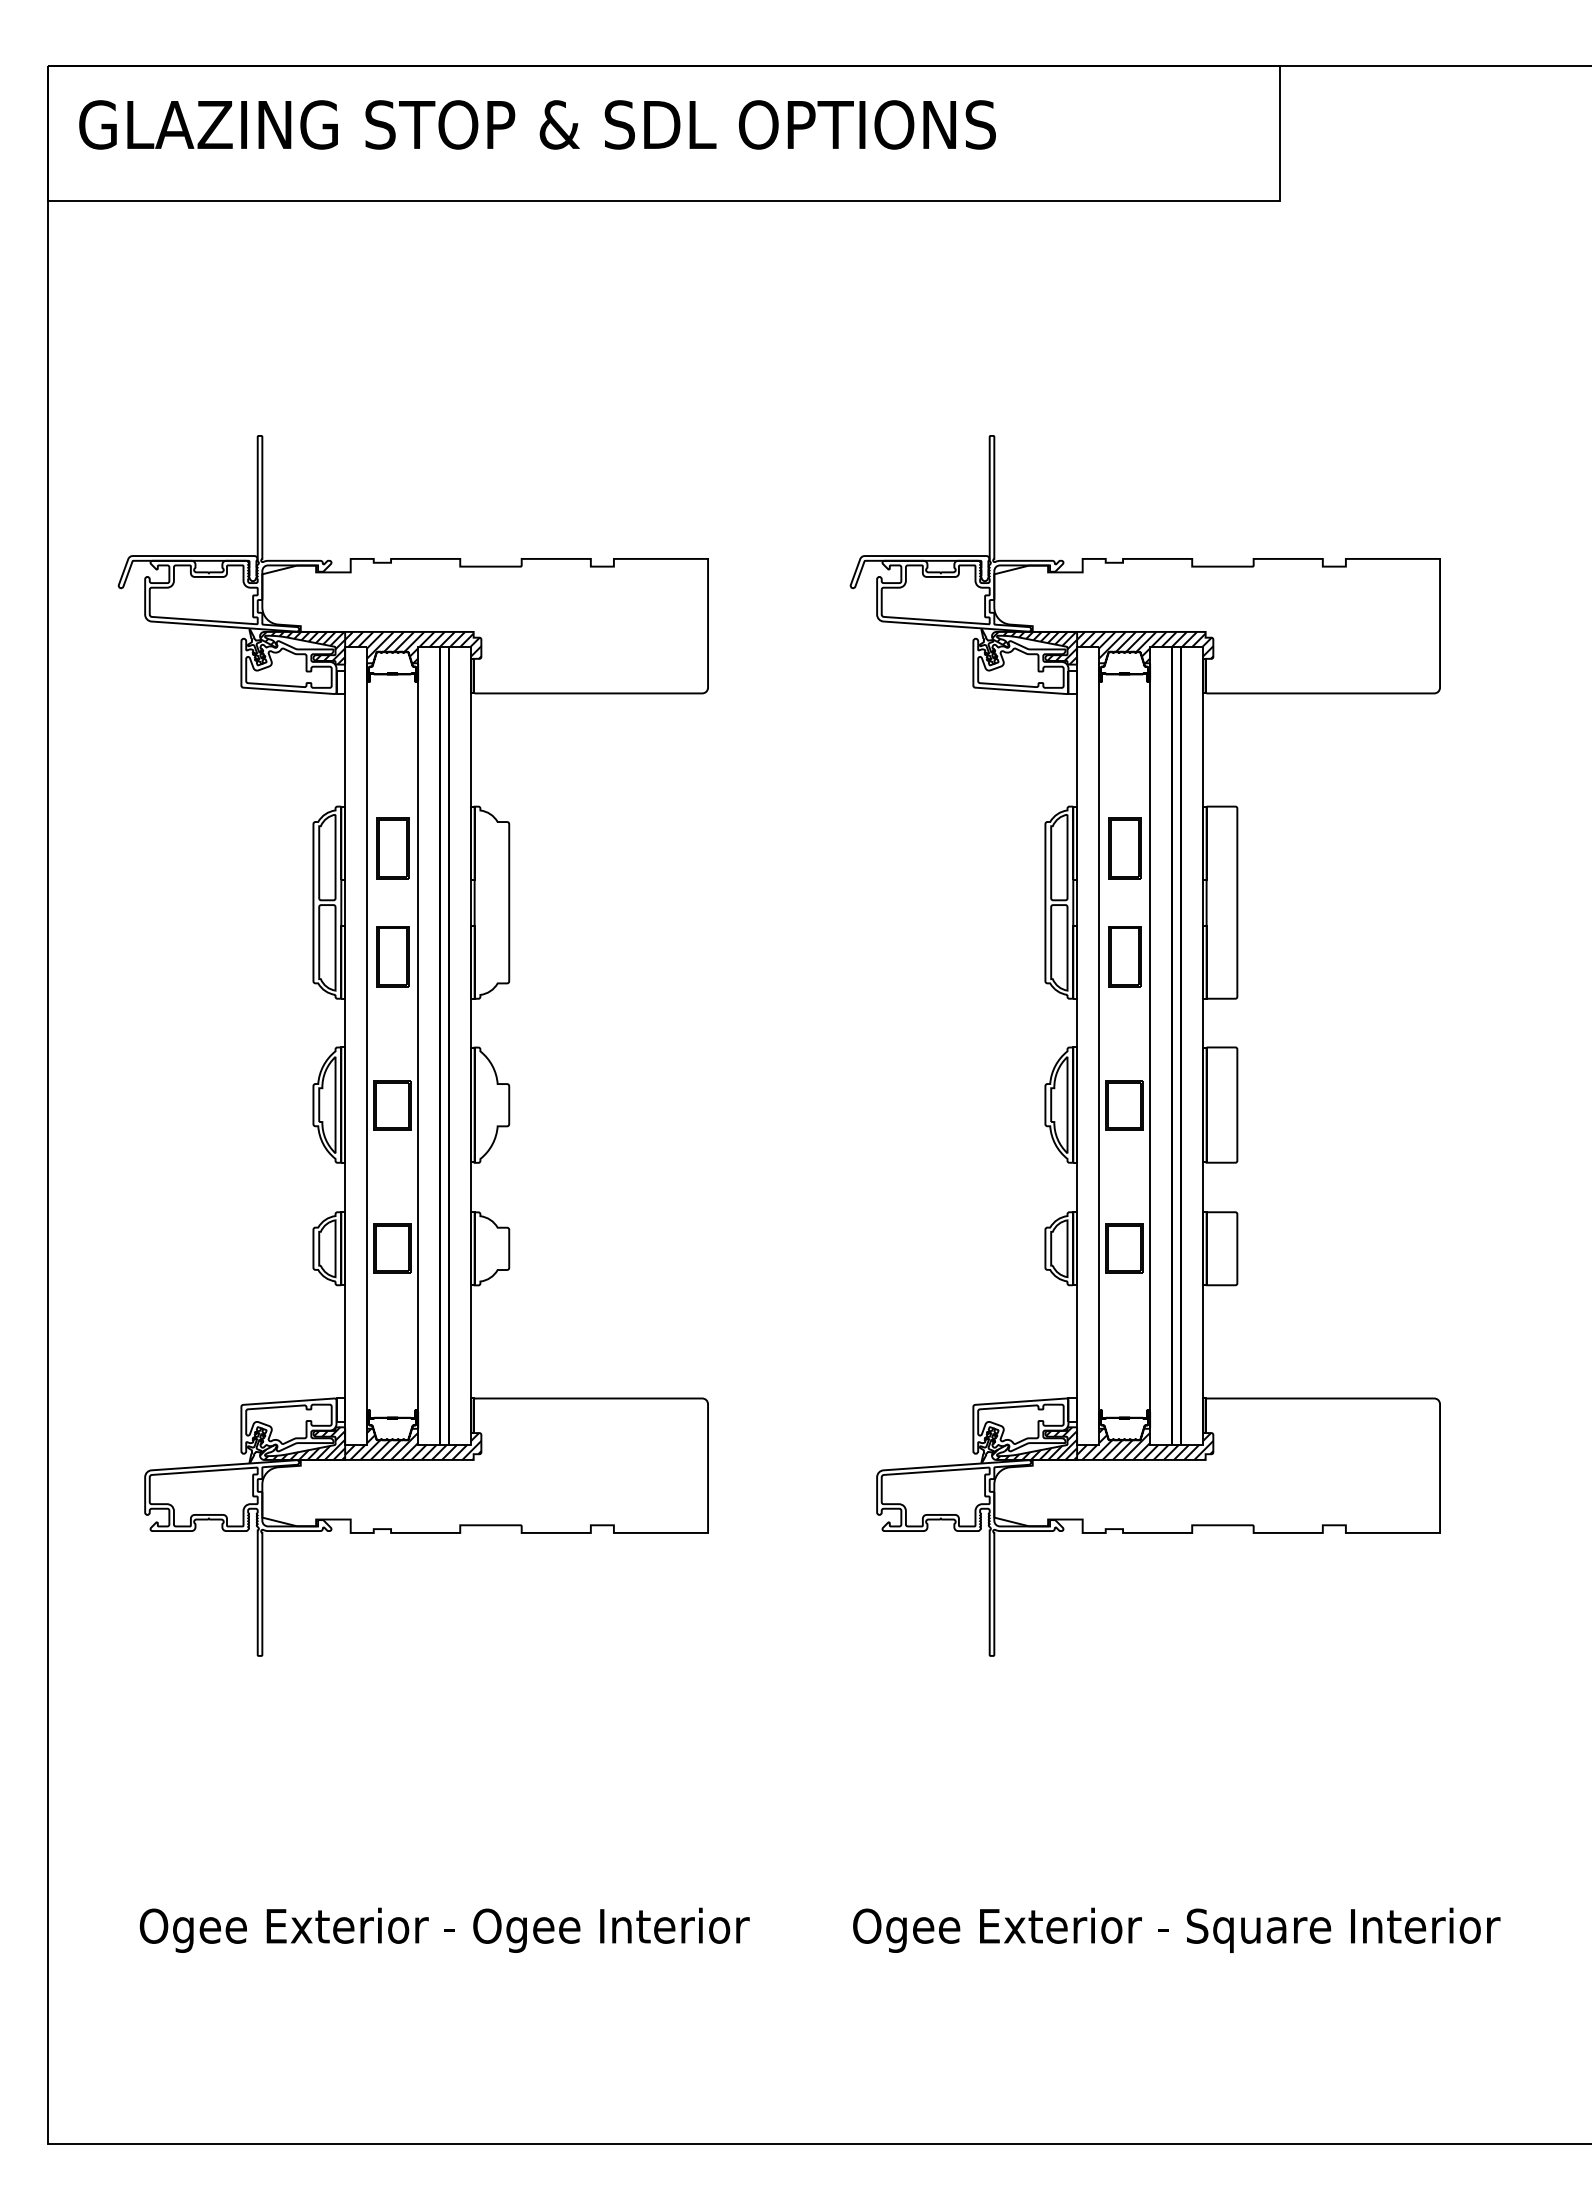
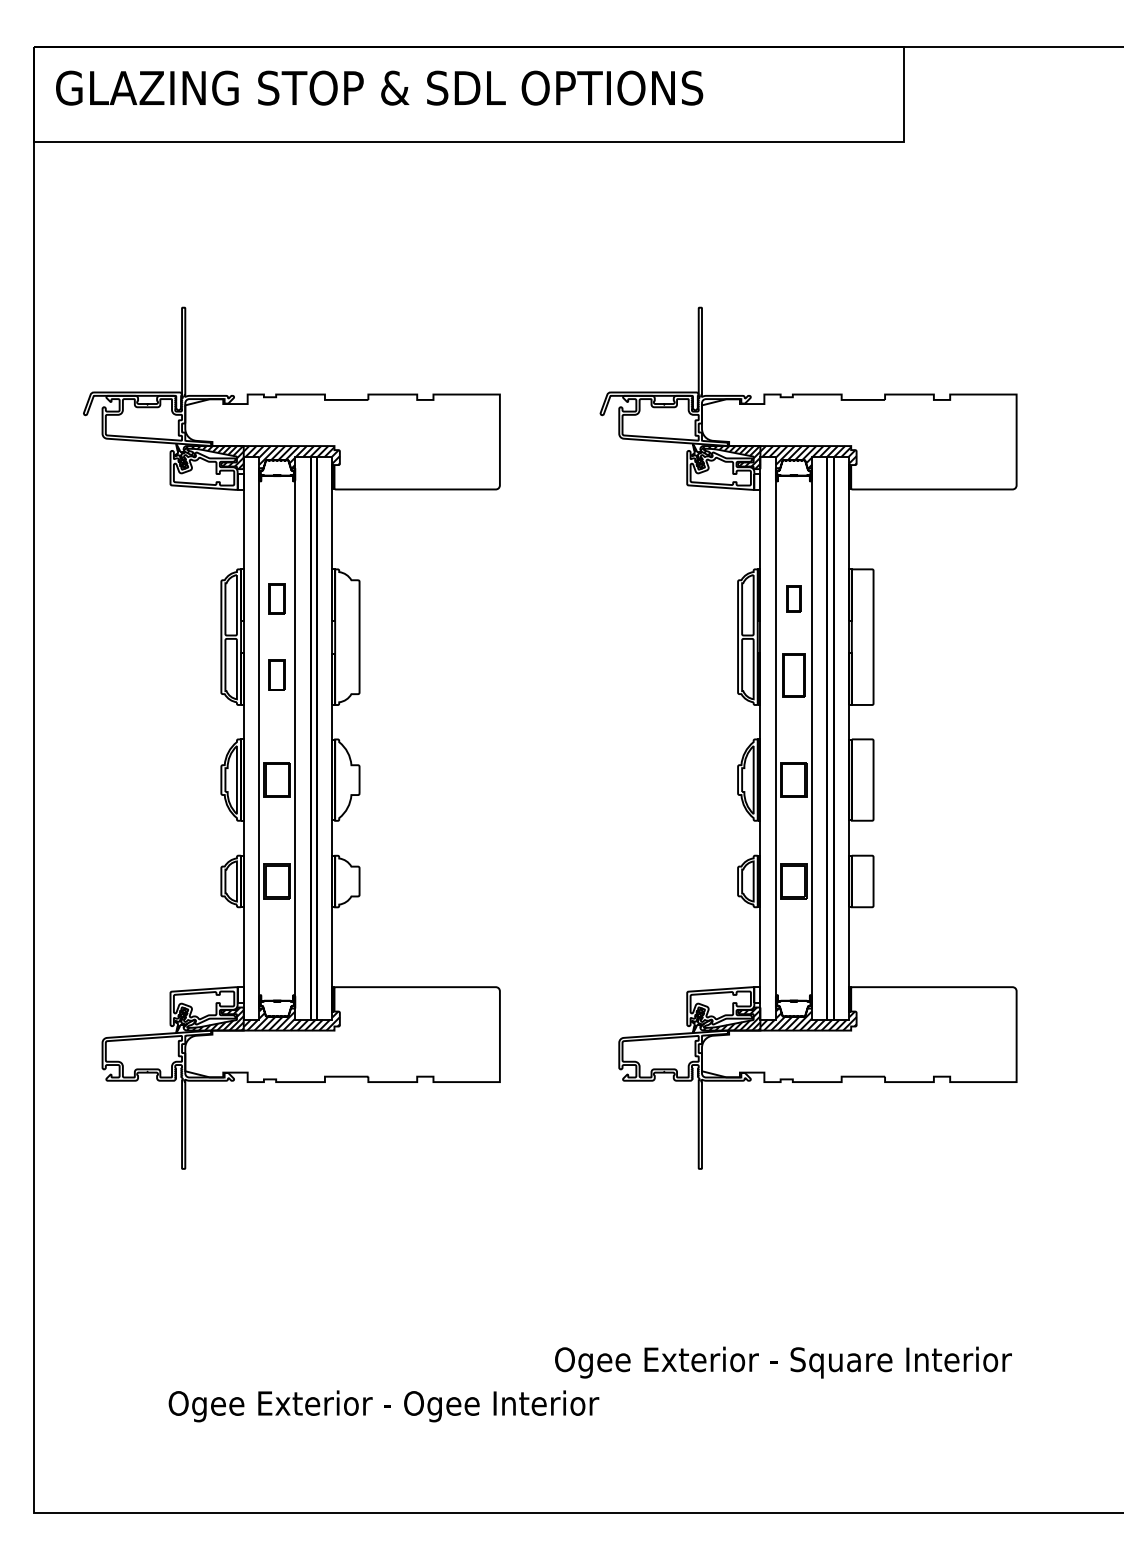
part: (392, 848) -> (277, 598), size x0.7
part: (1124, 848) -> (793, 598), size x0.6
part: (392, 956) -> (277, 675), size x0.7
text: (444, 1929) -> (383, 1405), moved
text: (1176, 1929) -> (783, 1362), moved

